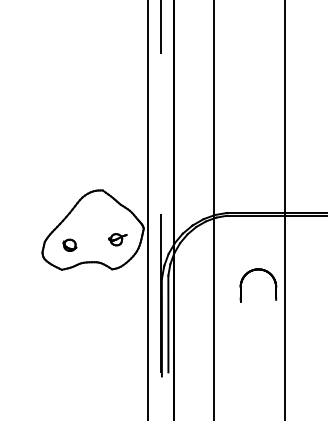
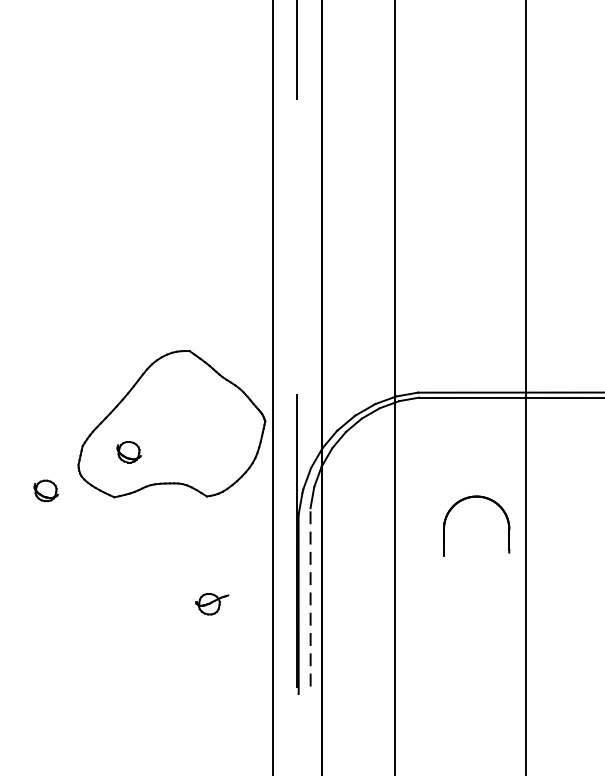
part: (117, 239) -> (211, 603), moved
part: (24, 265) -> (45, 489), added
line: (168, 323) -> (310, 596), solid -> dashed

